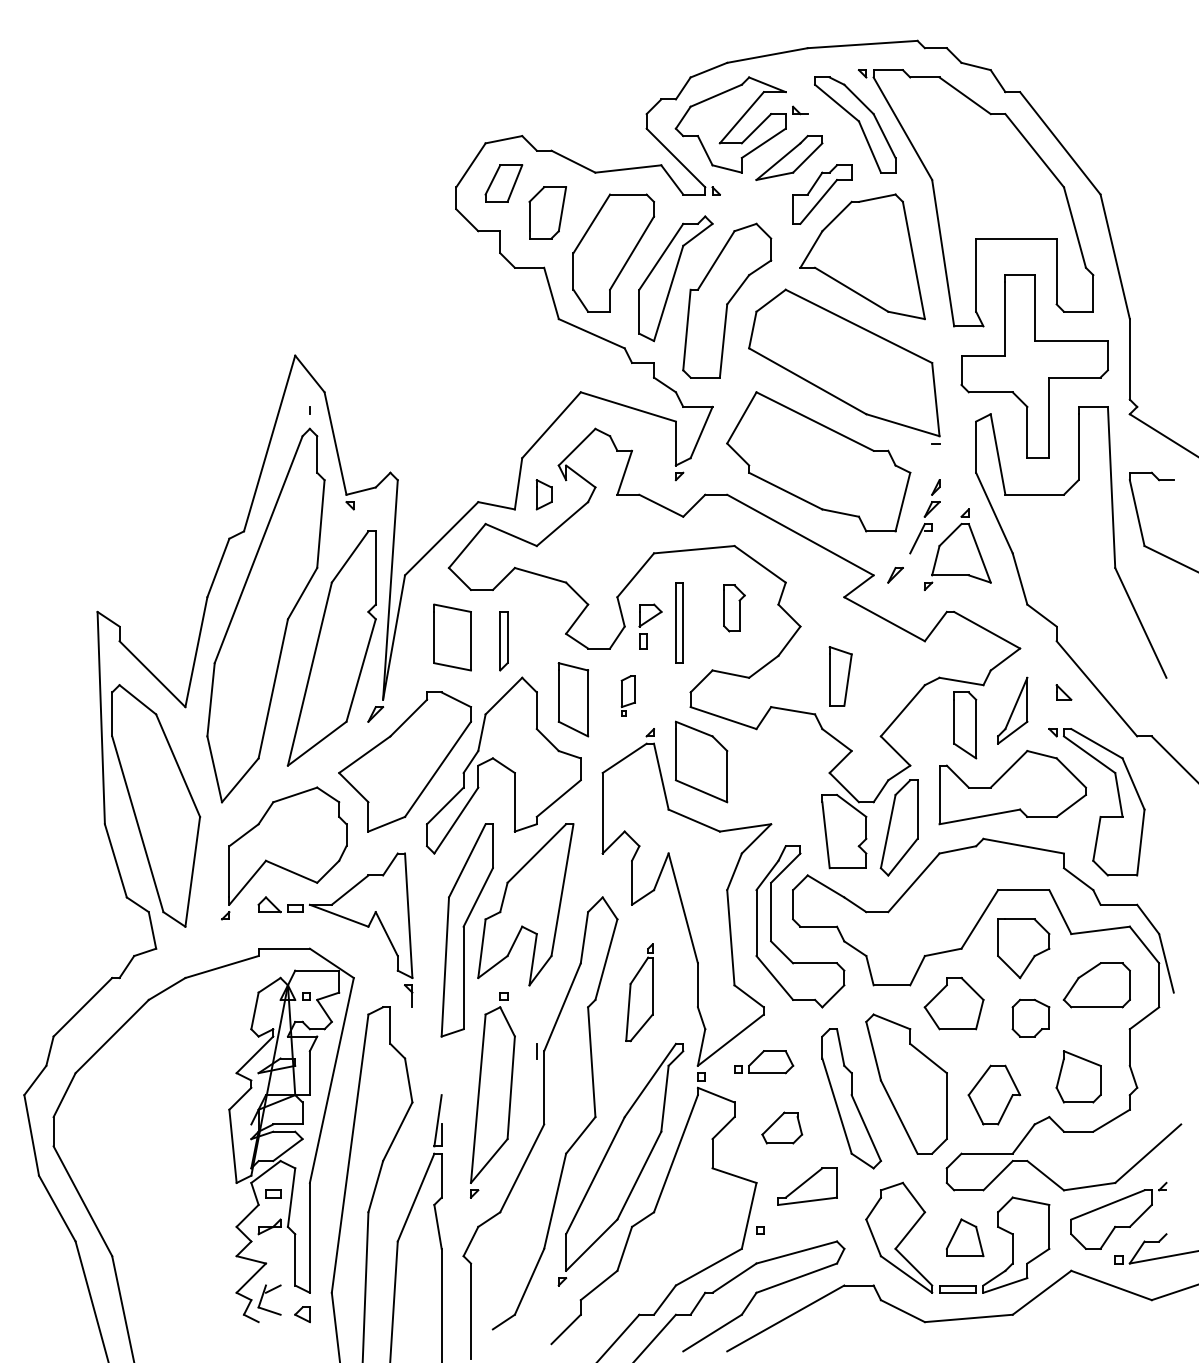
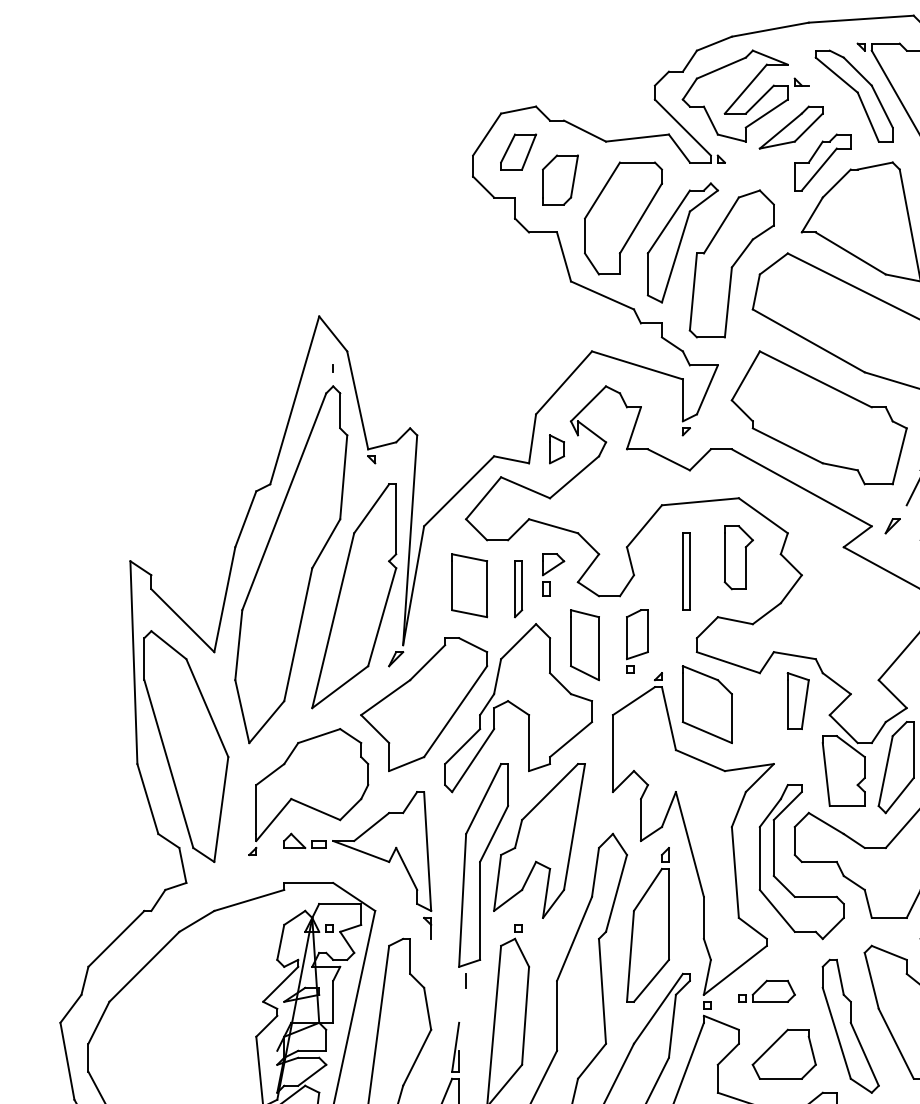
part: (734, 608) -> (738, 557), size x1.43
part: (650, 626) -> (553, 575), moved
part: (840, 676) -> (798, 701), moved
part: (628, 695) -> (637, 641), size x1.67
part: (639, 992) -> (648, 924), size x1.67
line: (536, 1051) -> (465, 981), moved
part: (782, 1127) -> (784, 1053), size x1.67

